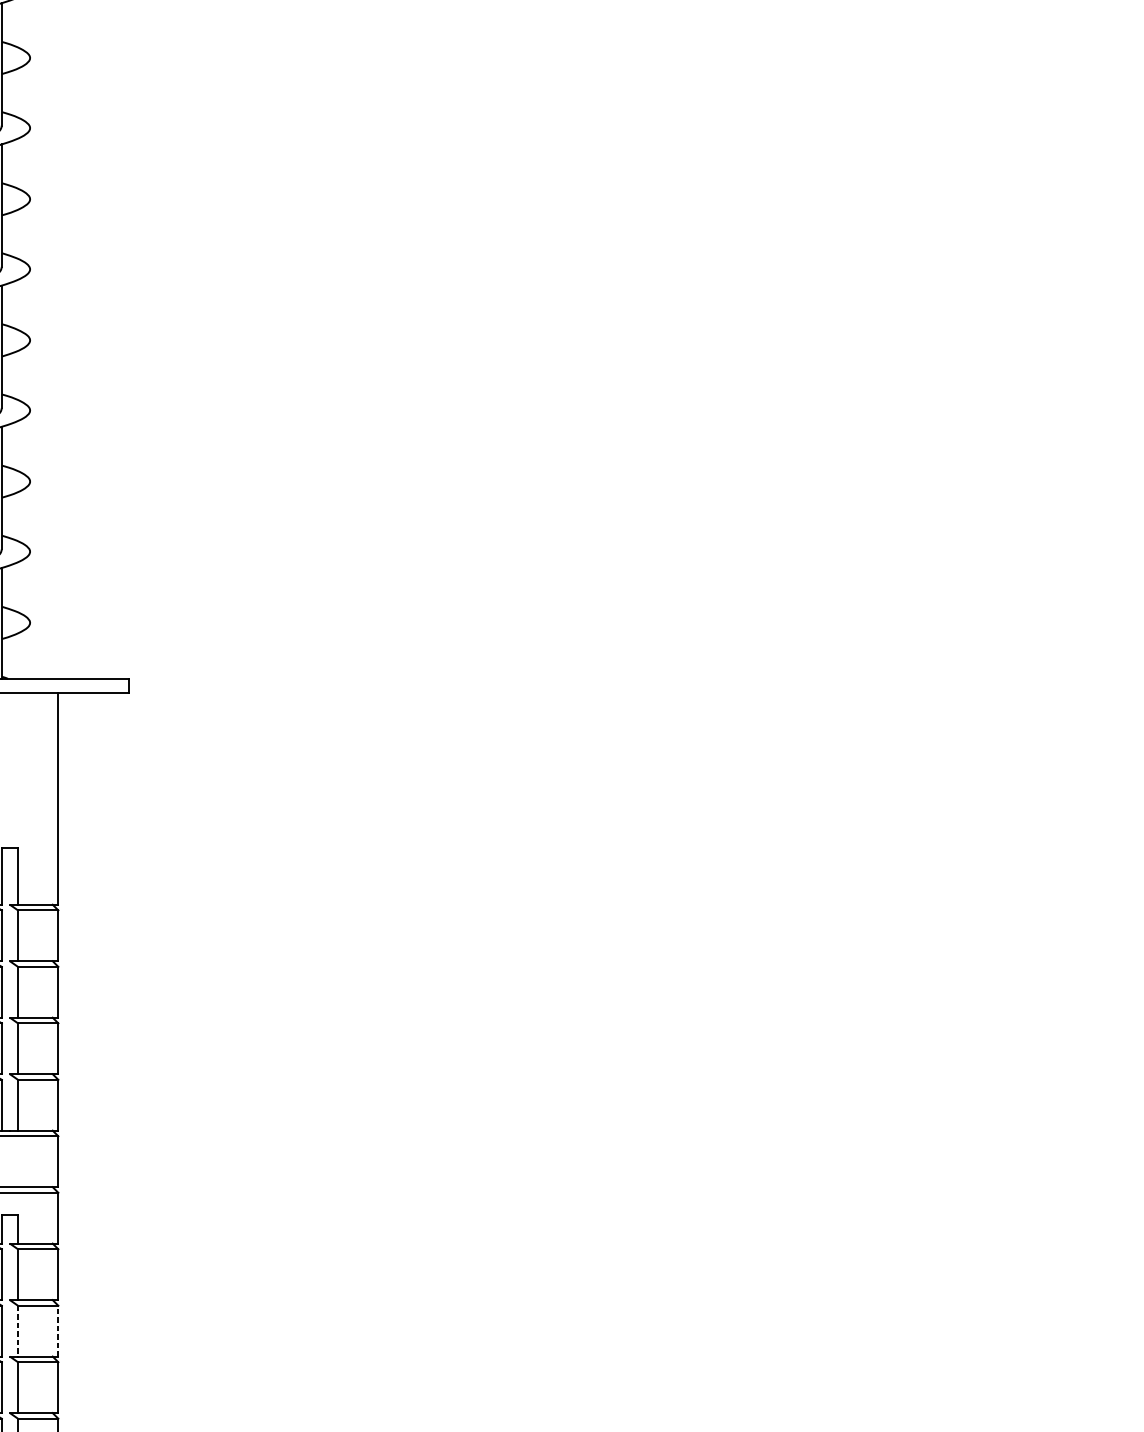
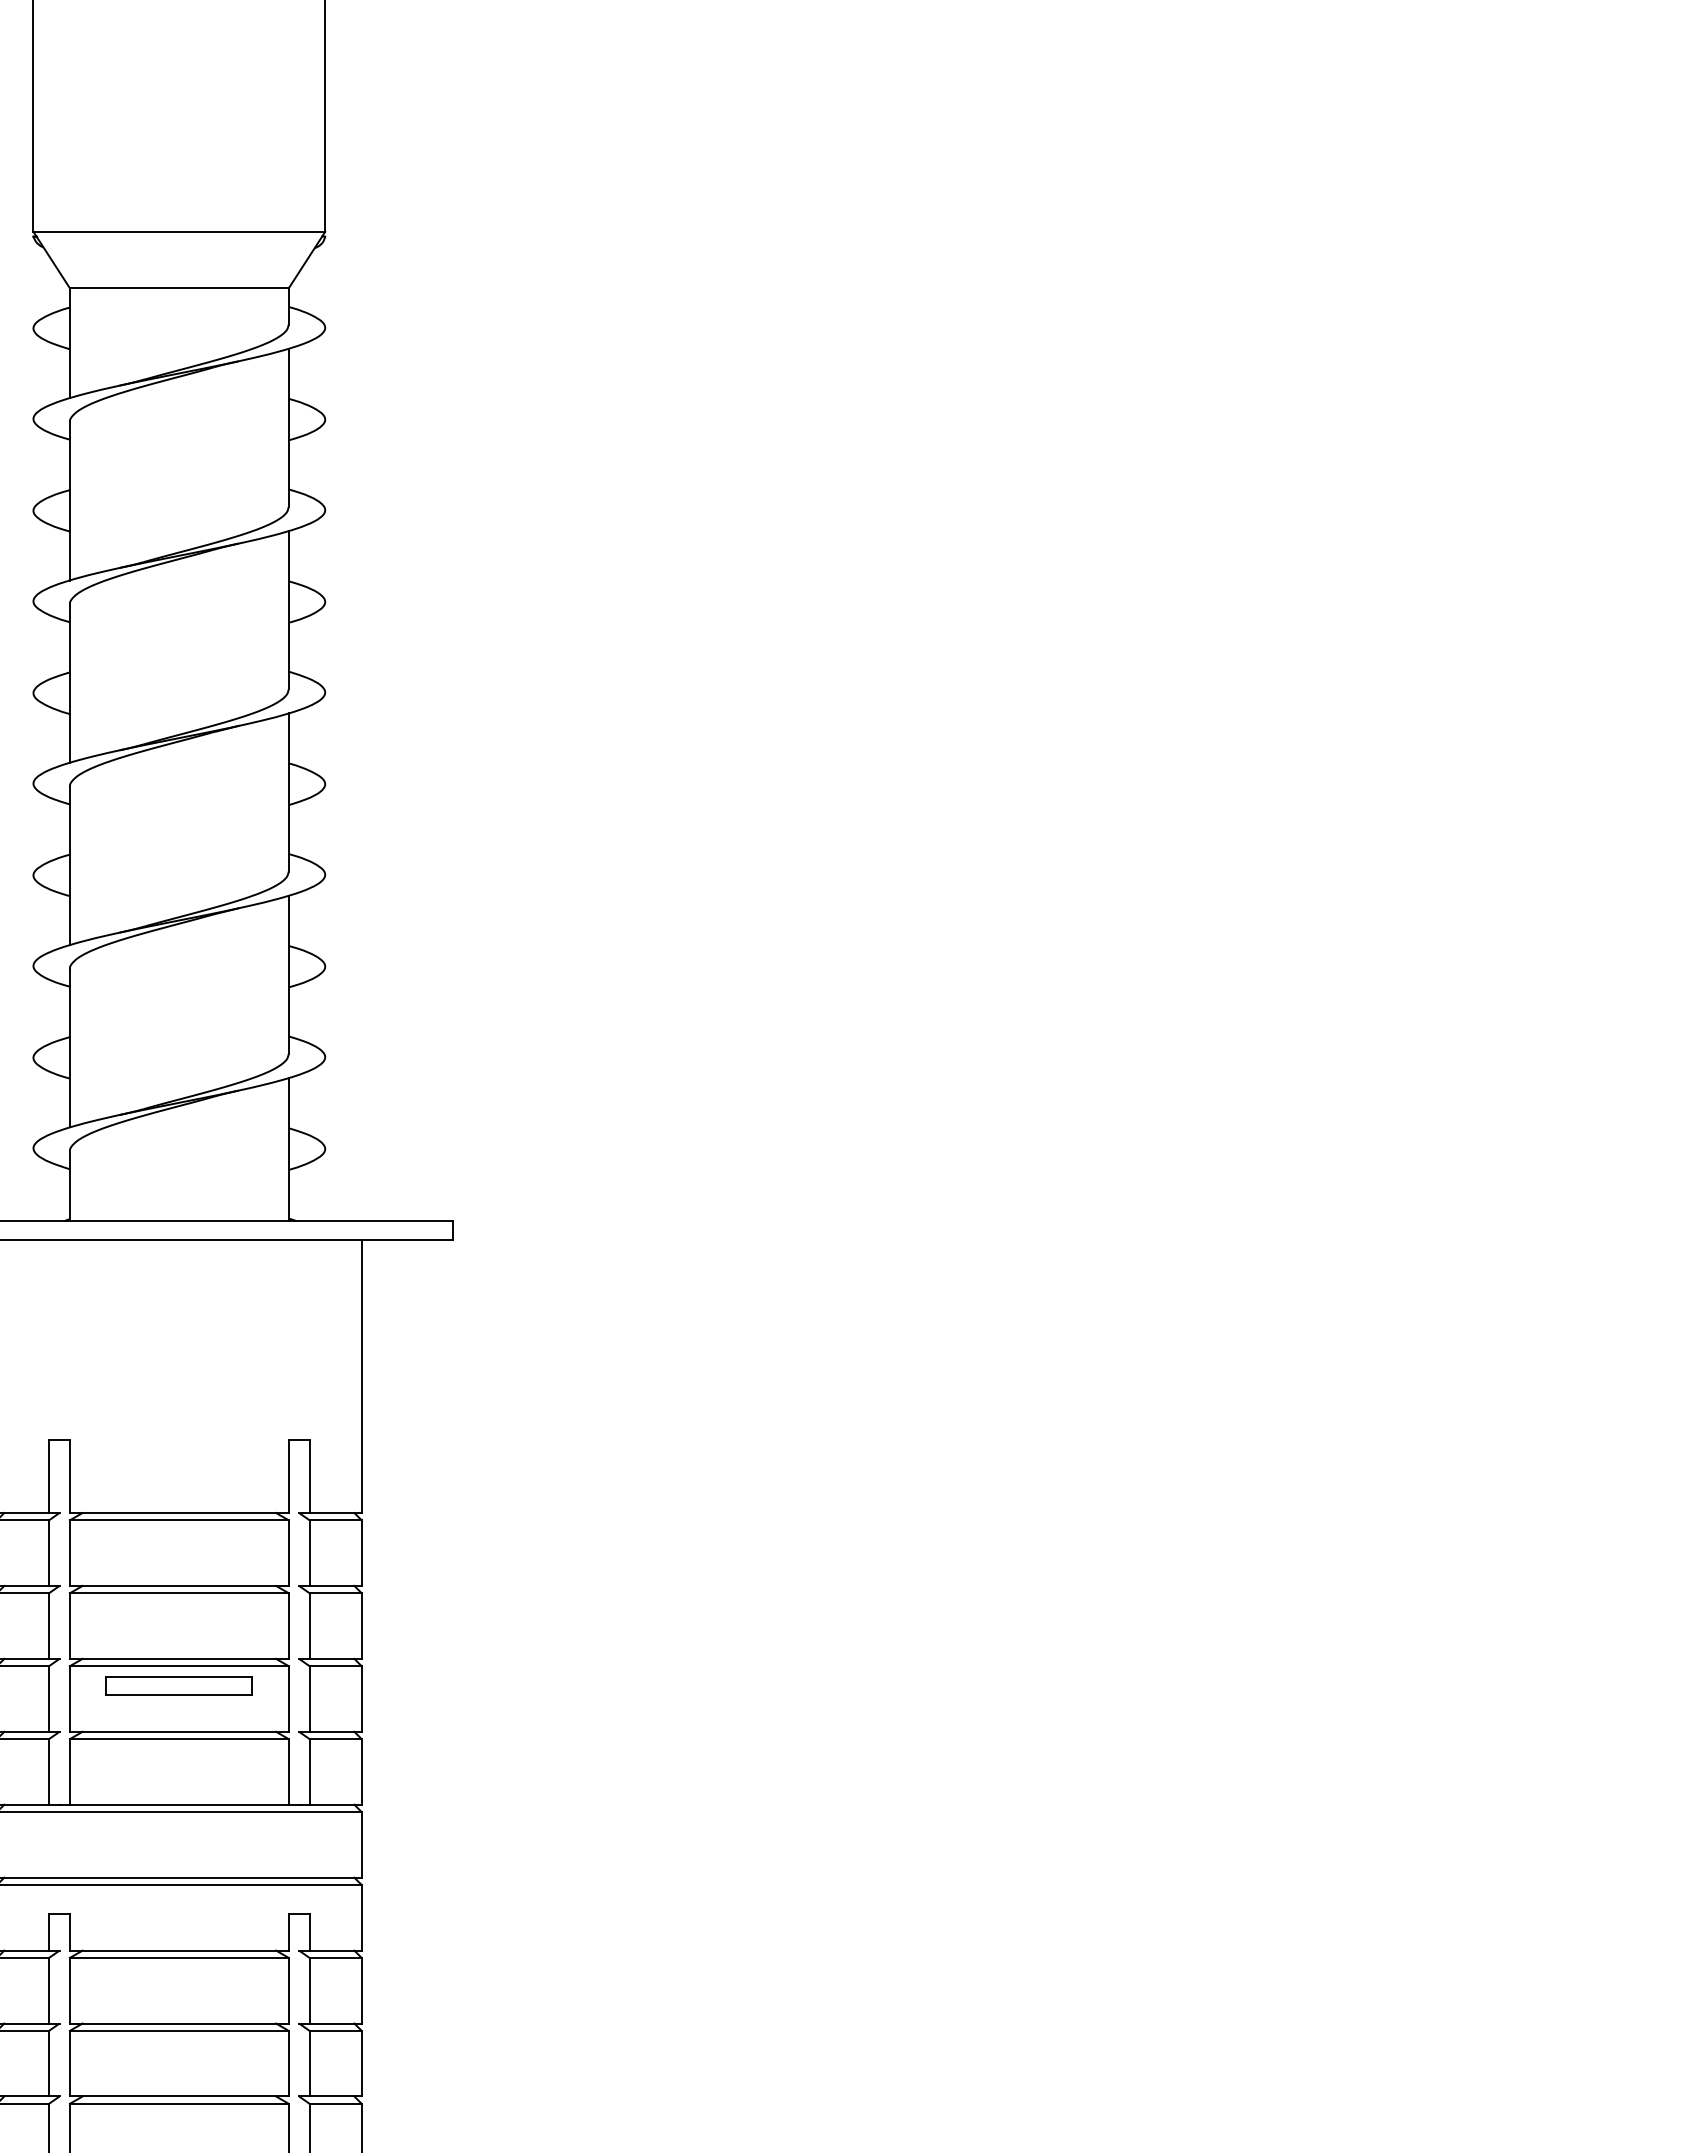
line: (17, 1331) -> (309, 2063), dashed -> solid
line: (58, 1331) -> (361, 2063), dashed -> solid

